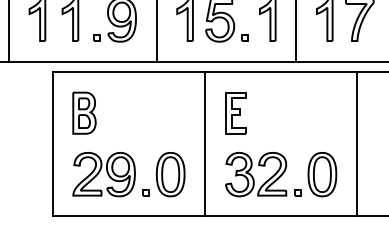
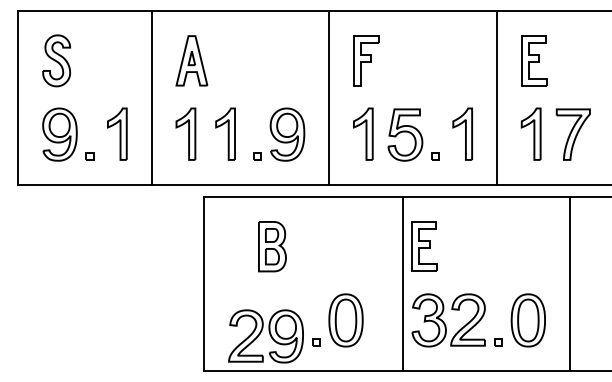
part: (84, 113) -> (272, 246), moved
line: (205, 143) -> (402, 283), moved
part: (103, 174) -> (265, 336), moved

